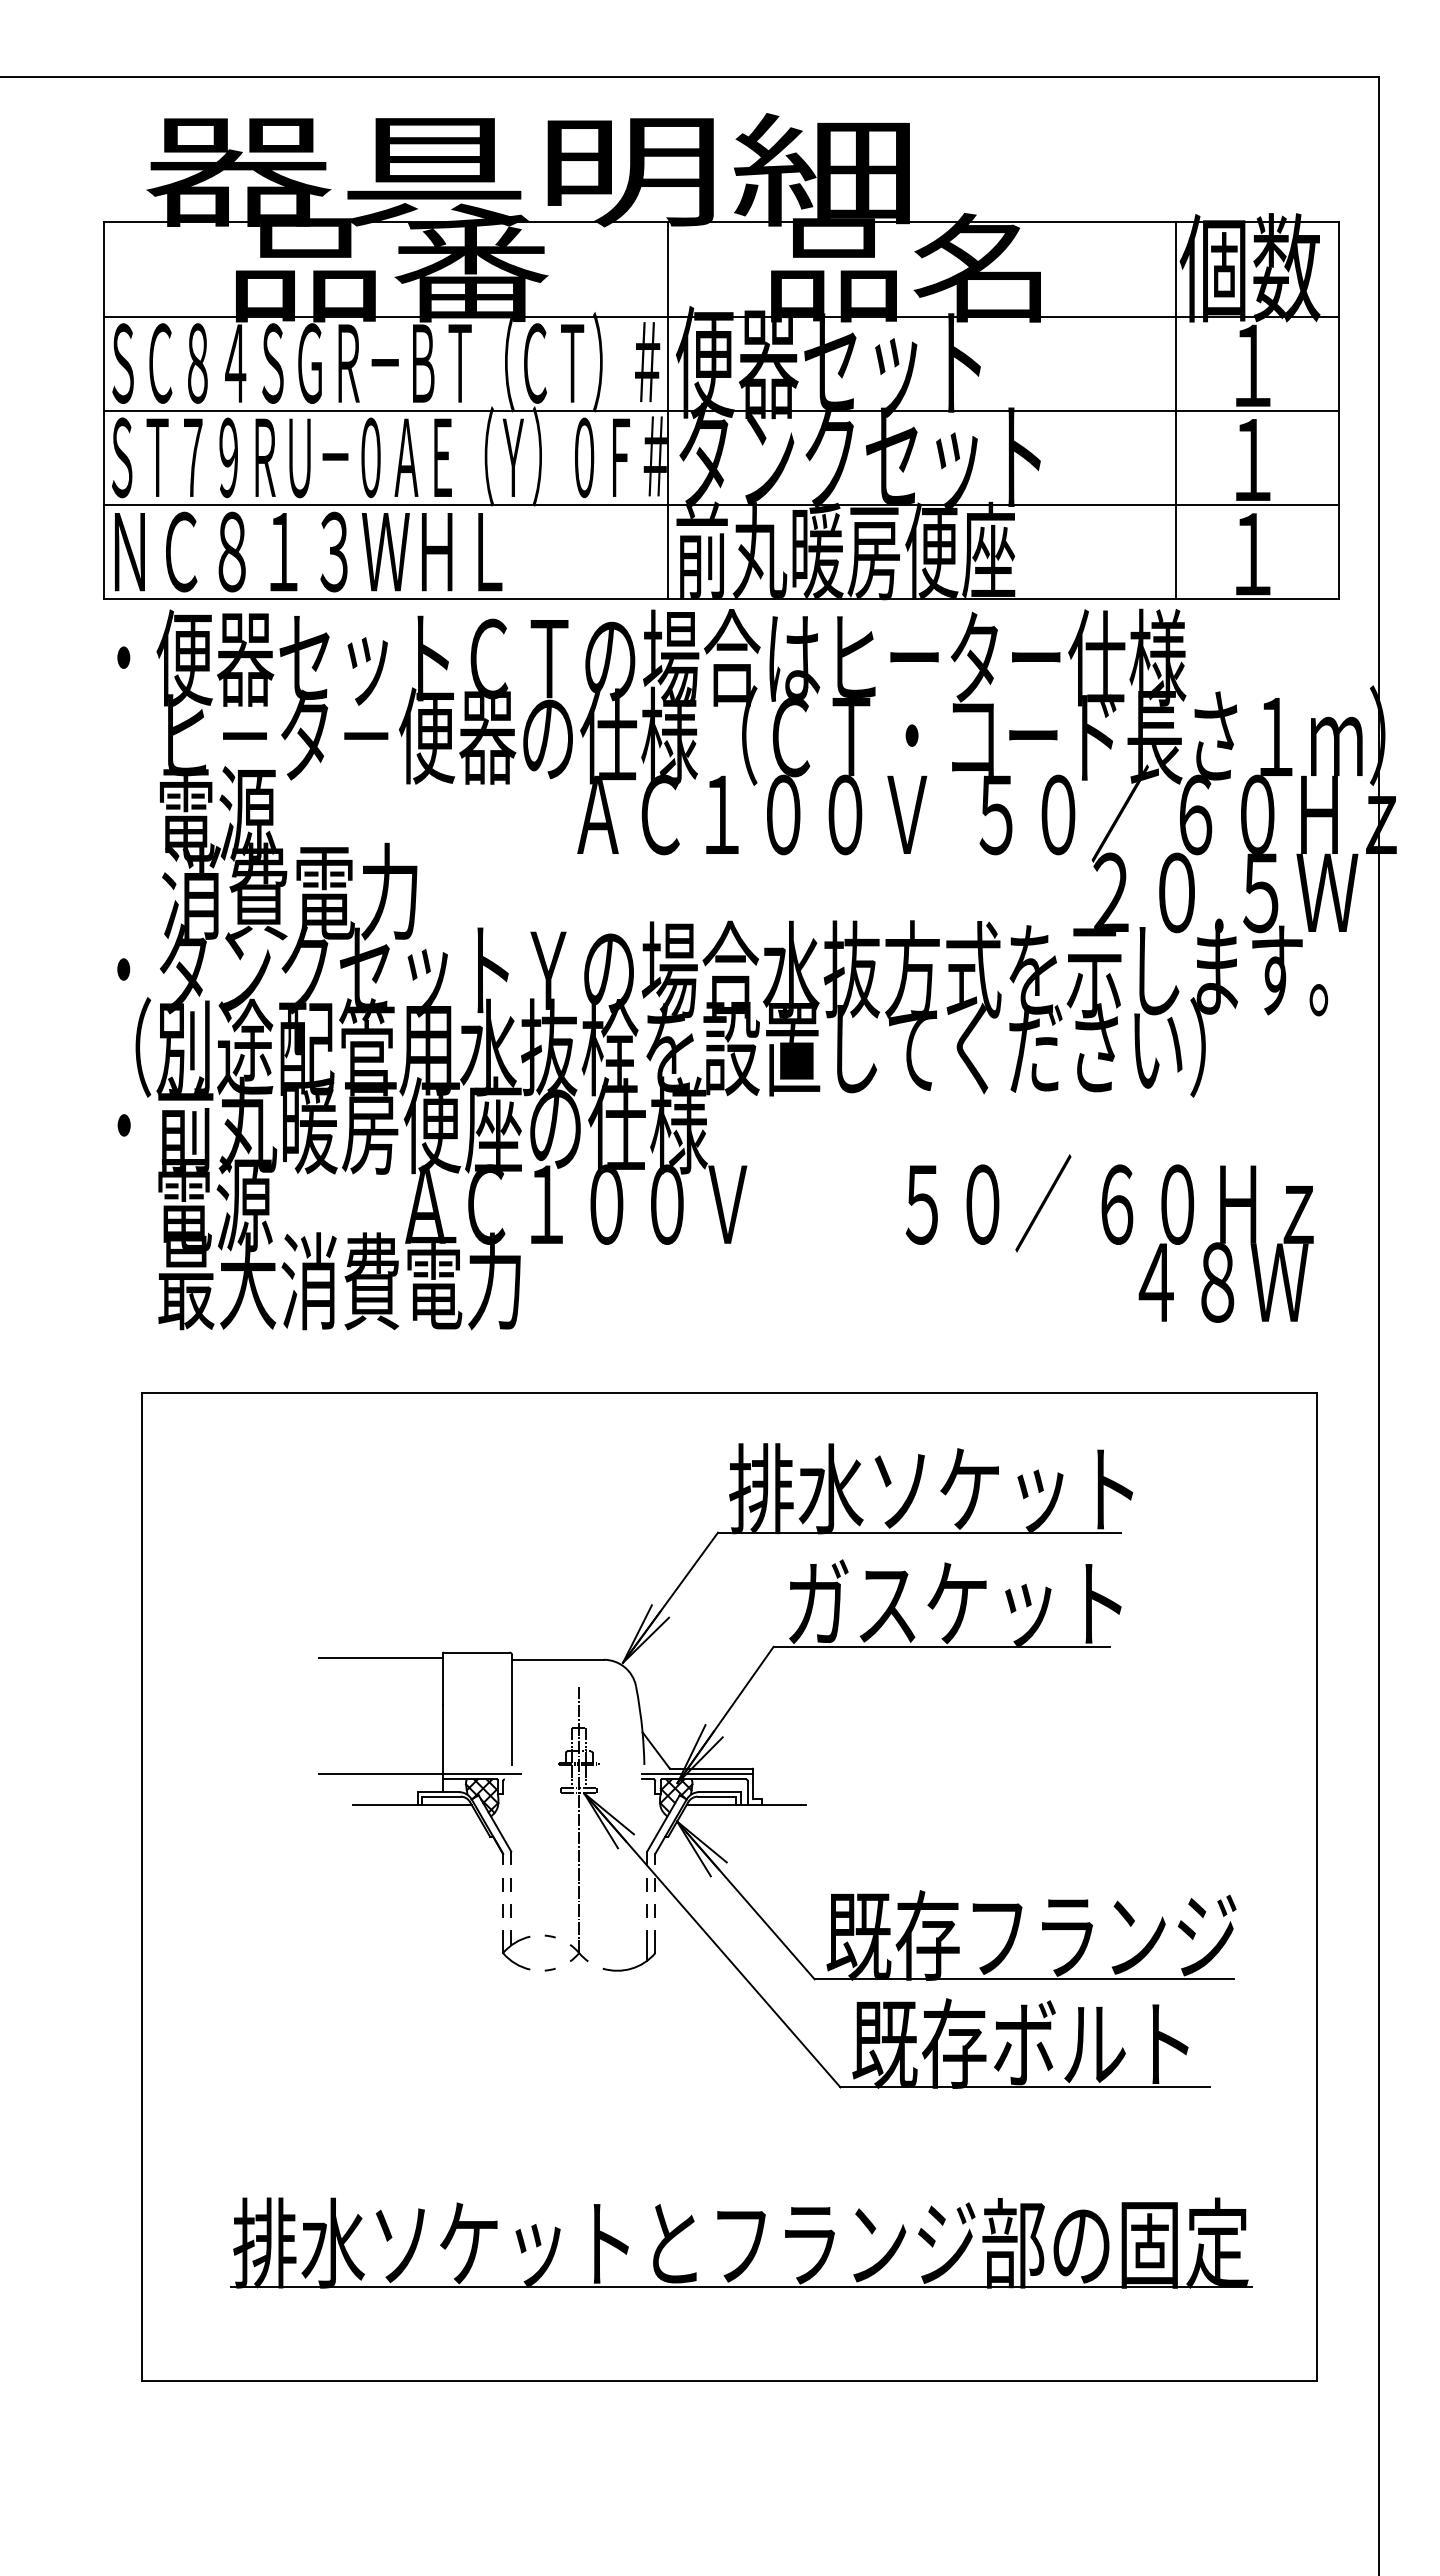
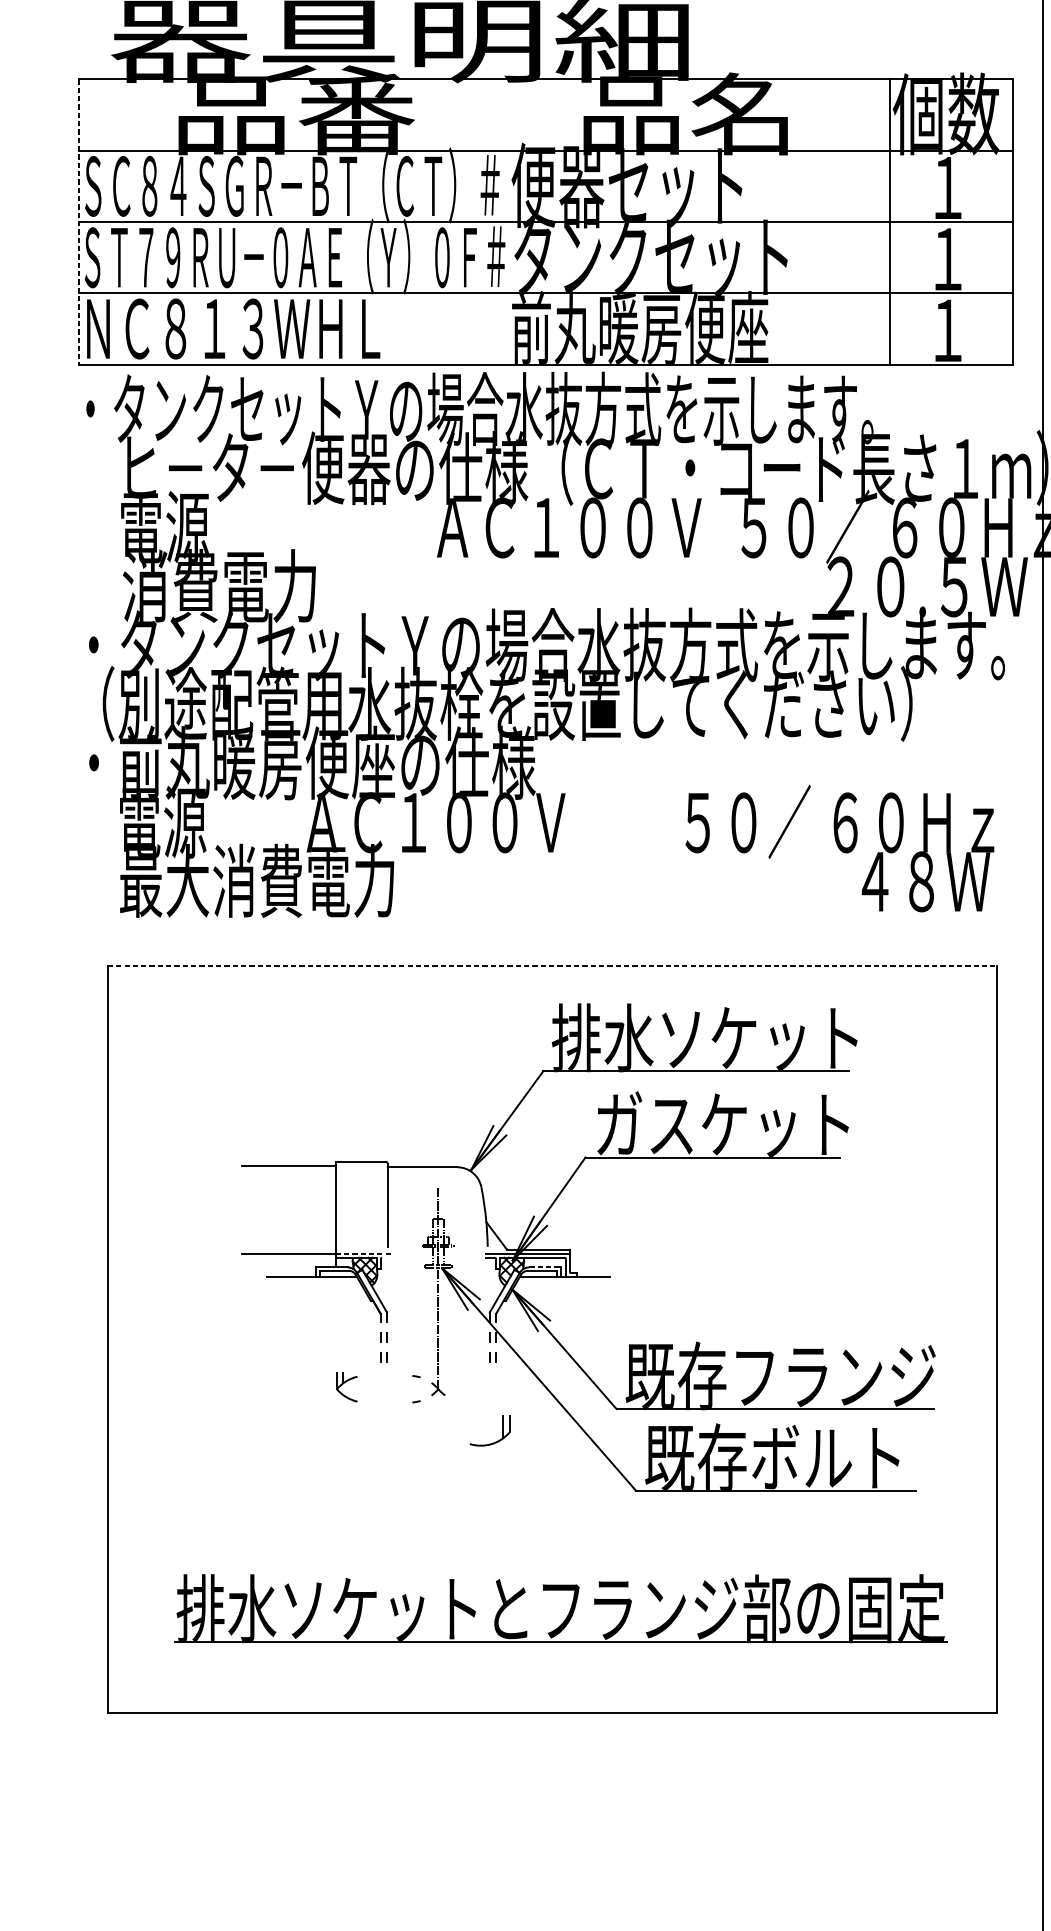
line: (104, 410) -> (79, 221), solid -> dashed
line: (668, 410) -> (505, 221), removed
text: (650, 657) -> (492, 408), ・便器セットＣＴの場合はヒーター仕様 -> ・タンクセットＹの場合水抜方式を示します。
line: (730, 1393) -> (552, 965), solid -> dashed
line: (482, 1774) -> (365, 1254), solid -> dashed
line: (719, 1792) -> (544, 1267), solid -> dashed
part: (514, 1944) -> (345, 1382), moved
part: (636, 1965) -> (495, 1441), moved

